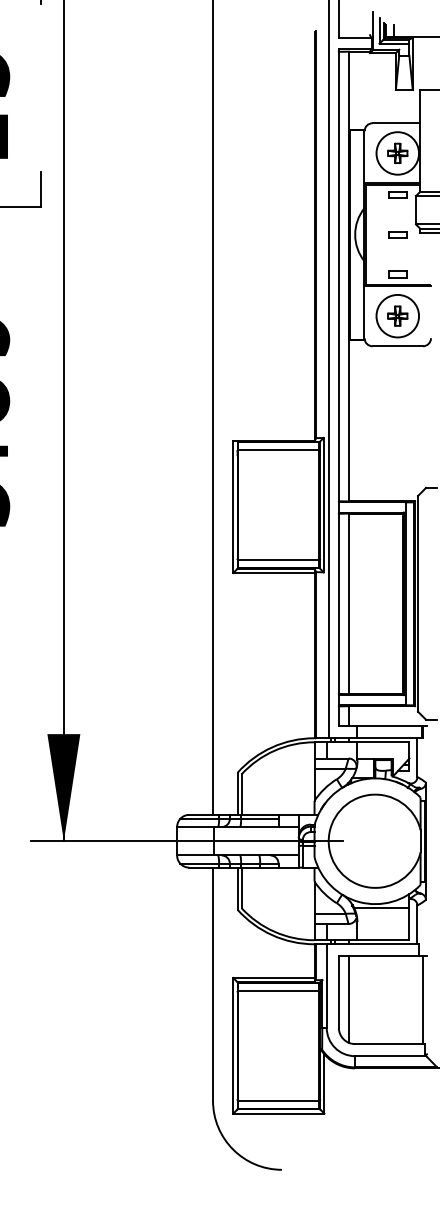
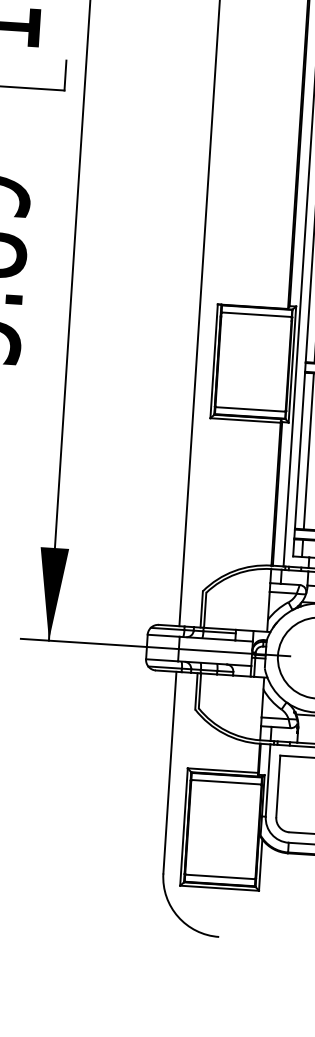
line: (349, 999) -> (287, 793), removed

